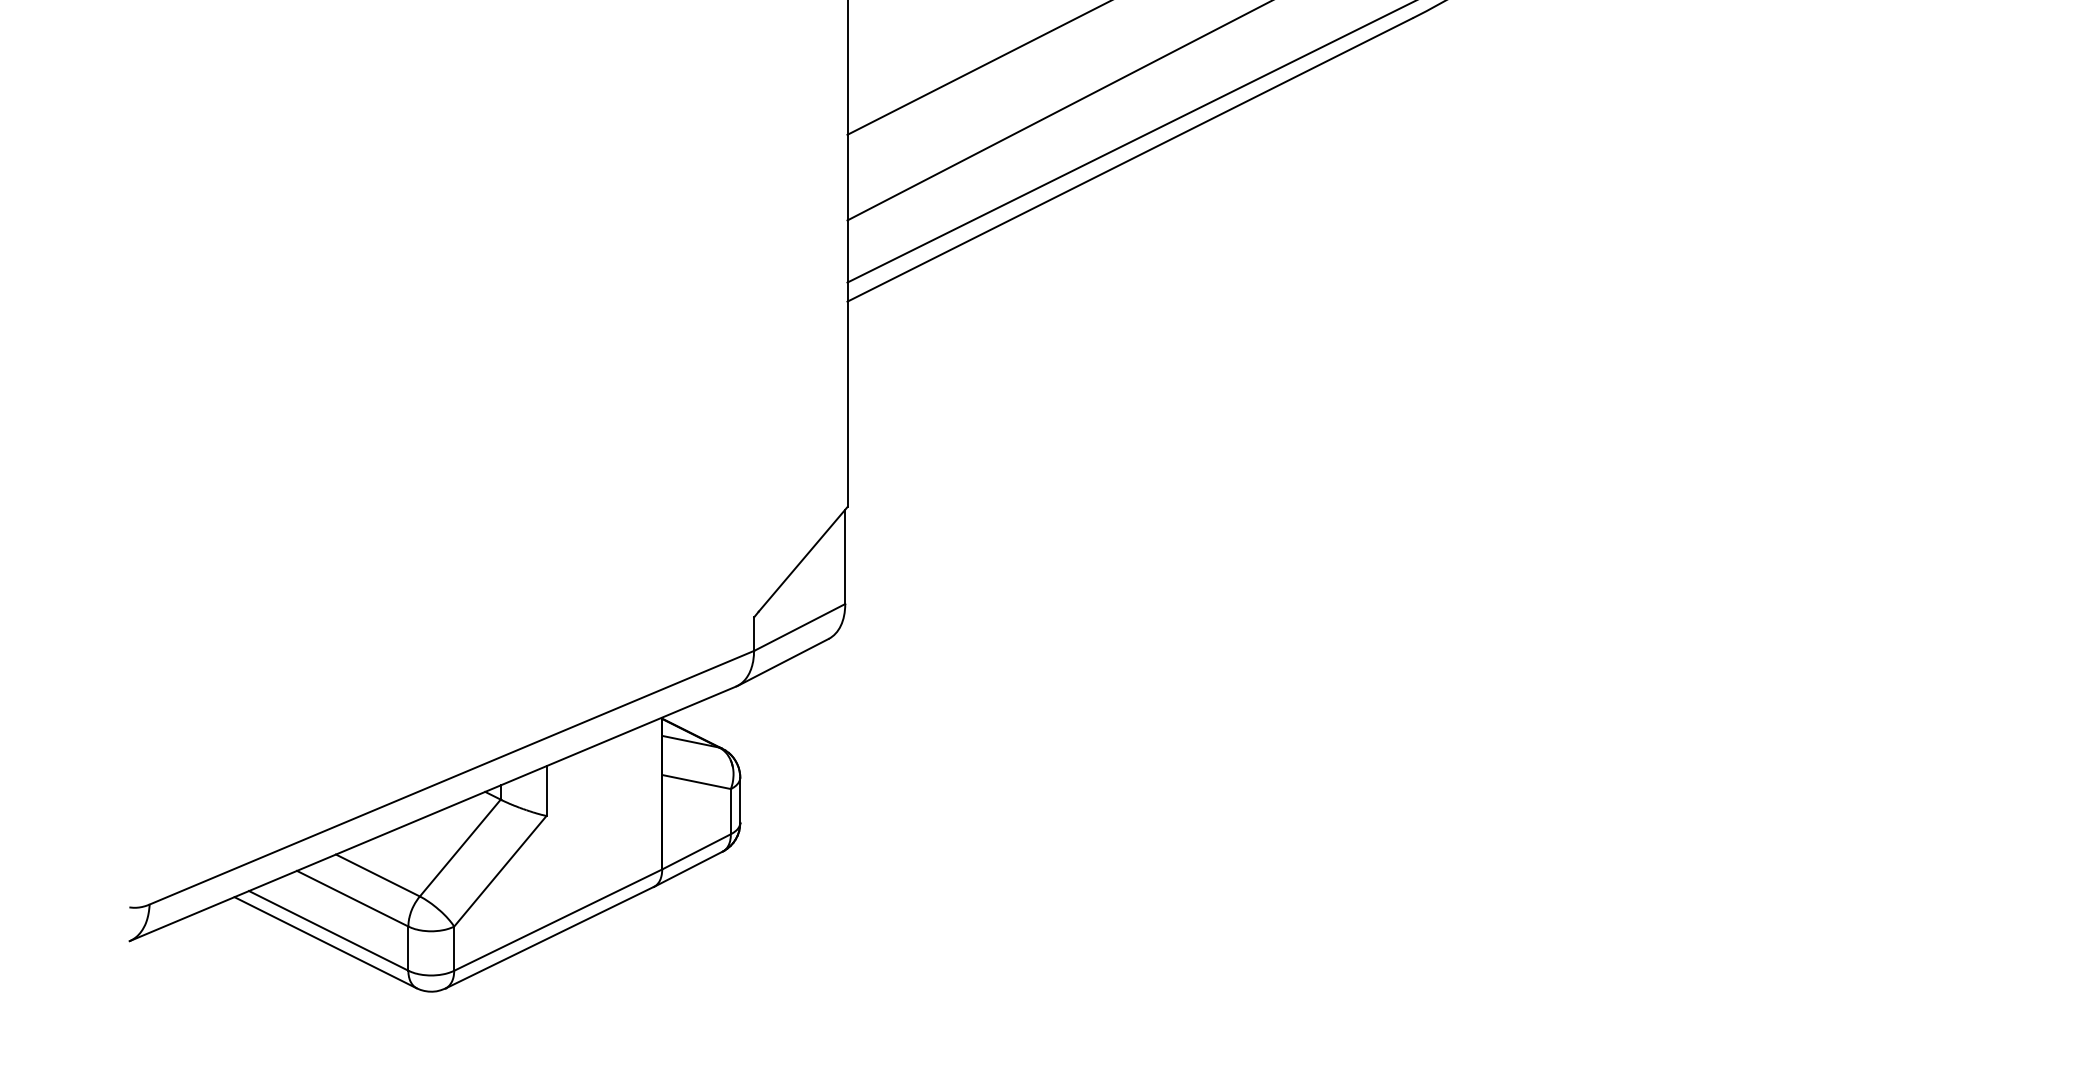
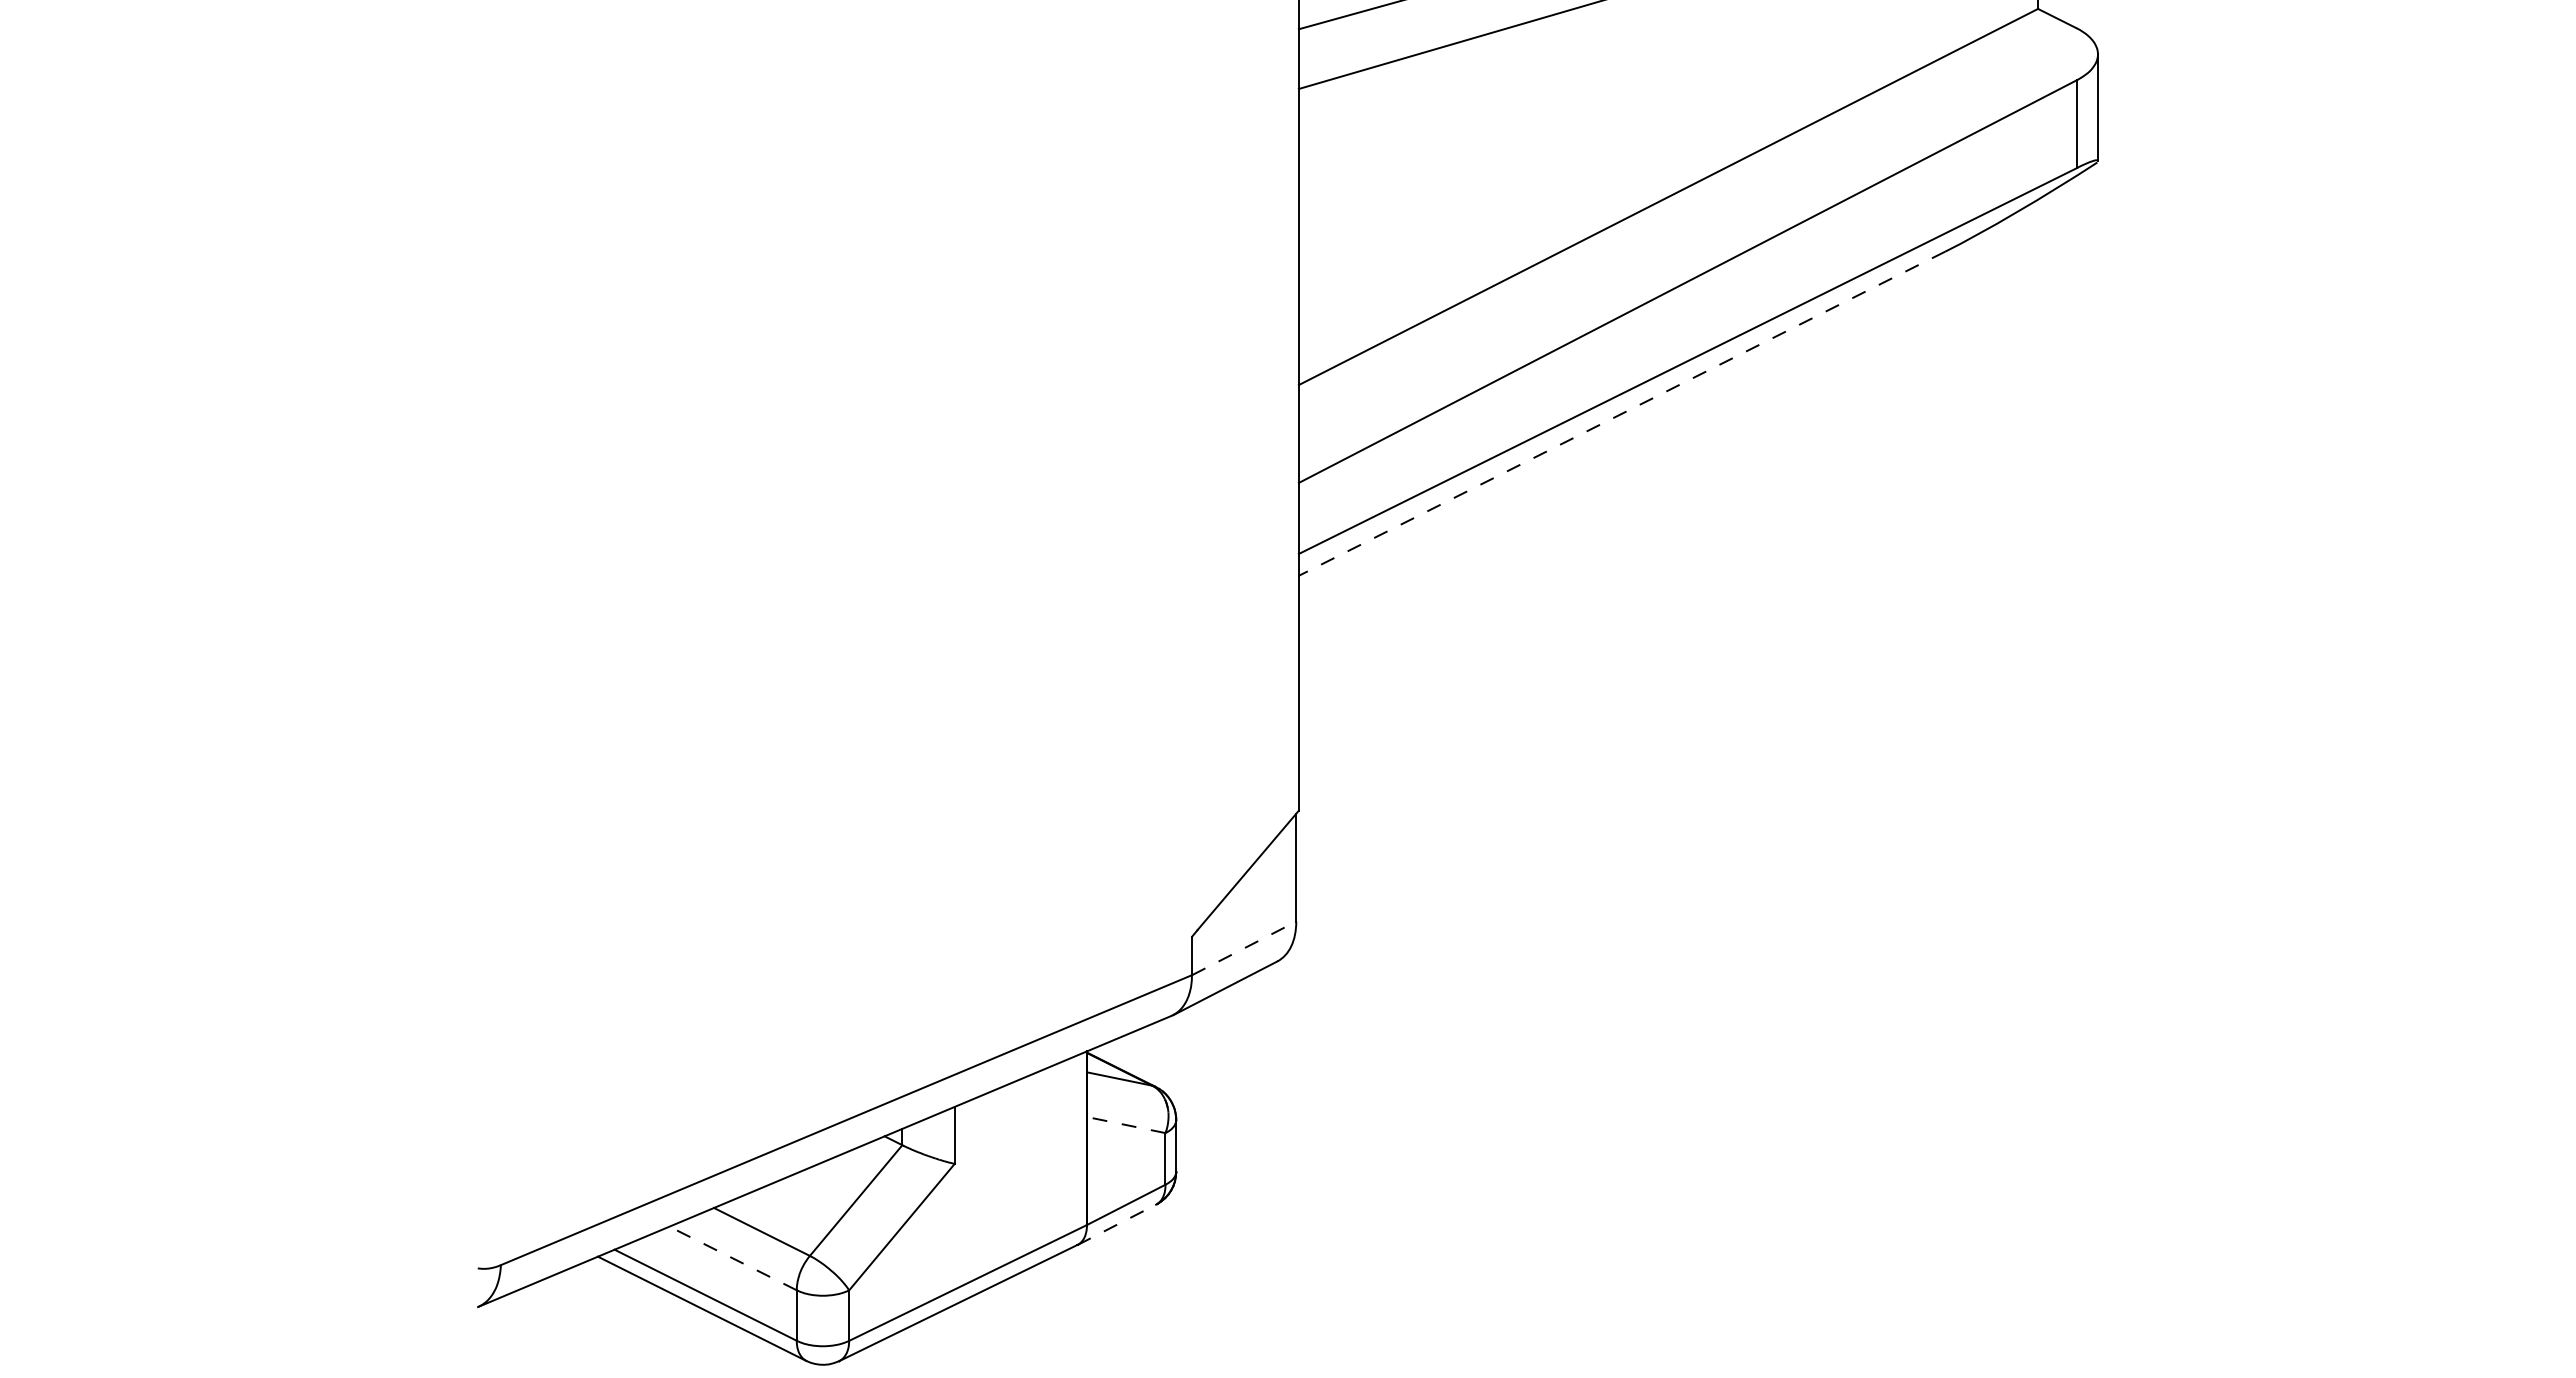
line: (1130, 159) -> (1622, 413), solid -> dashed
line: (799, 627) -> (1244, 948), solid -> dashed
line: (695, 781) -> (1125, 1124), solid -> dashed
line: (688, 869) -> (1117, 1224), solid -> dashed
line: (352, 898) -> (732, 1258), solid -> dashed

